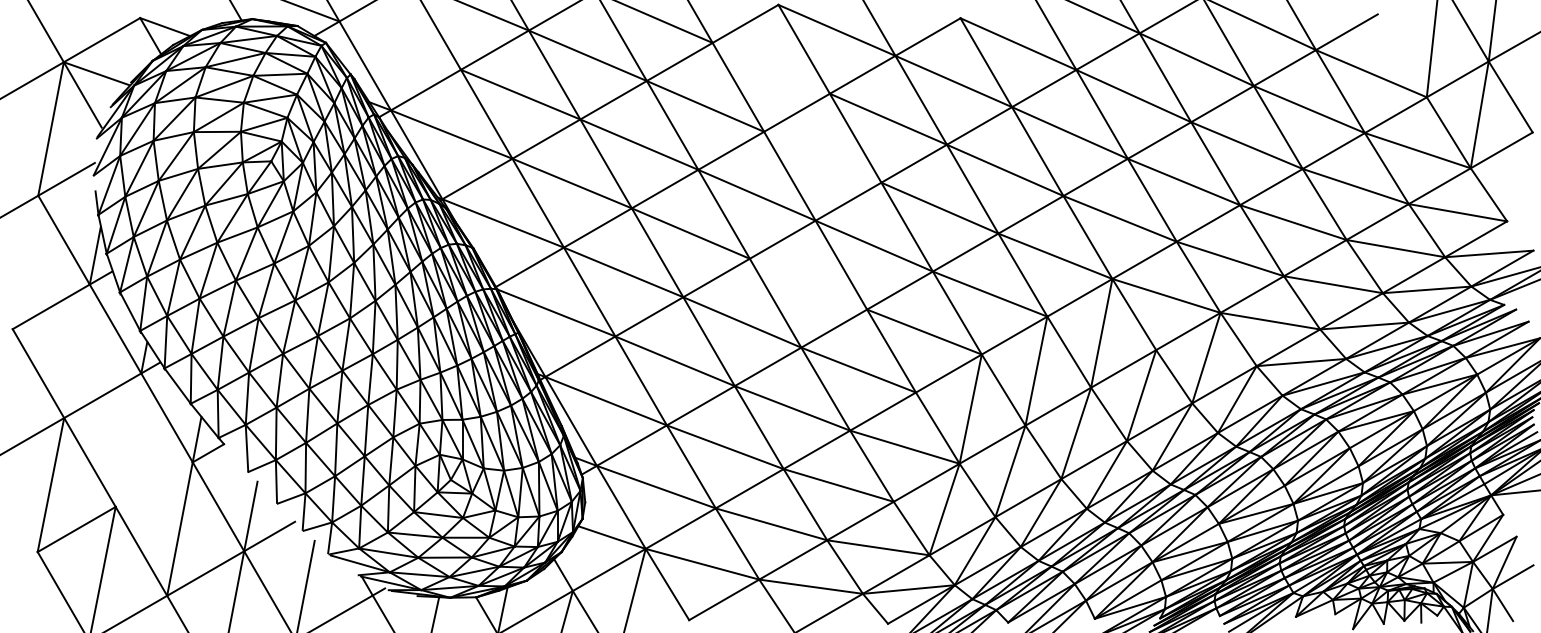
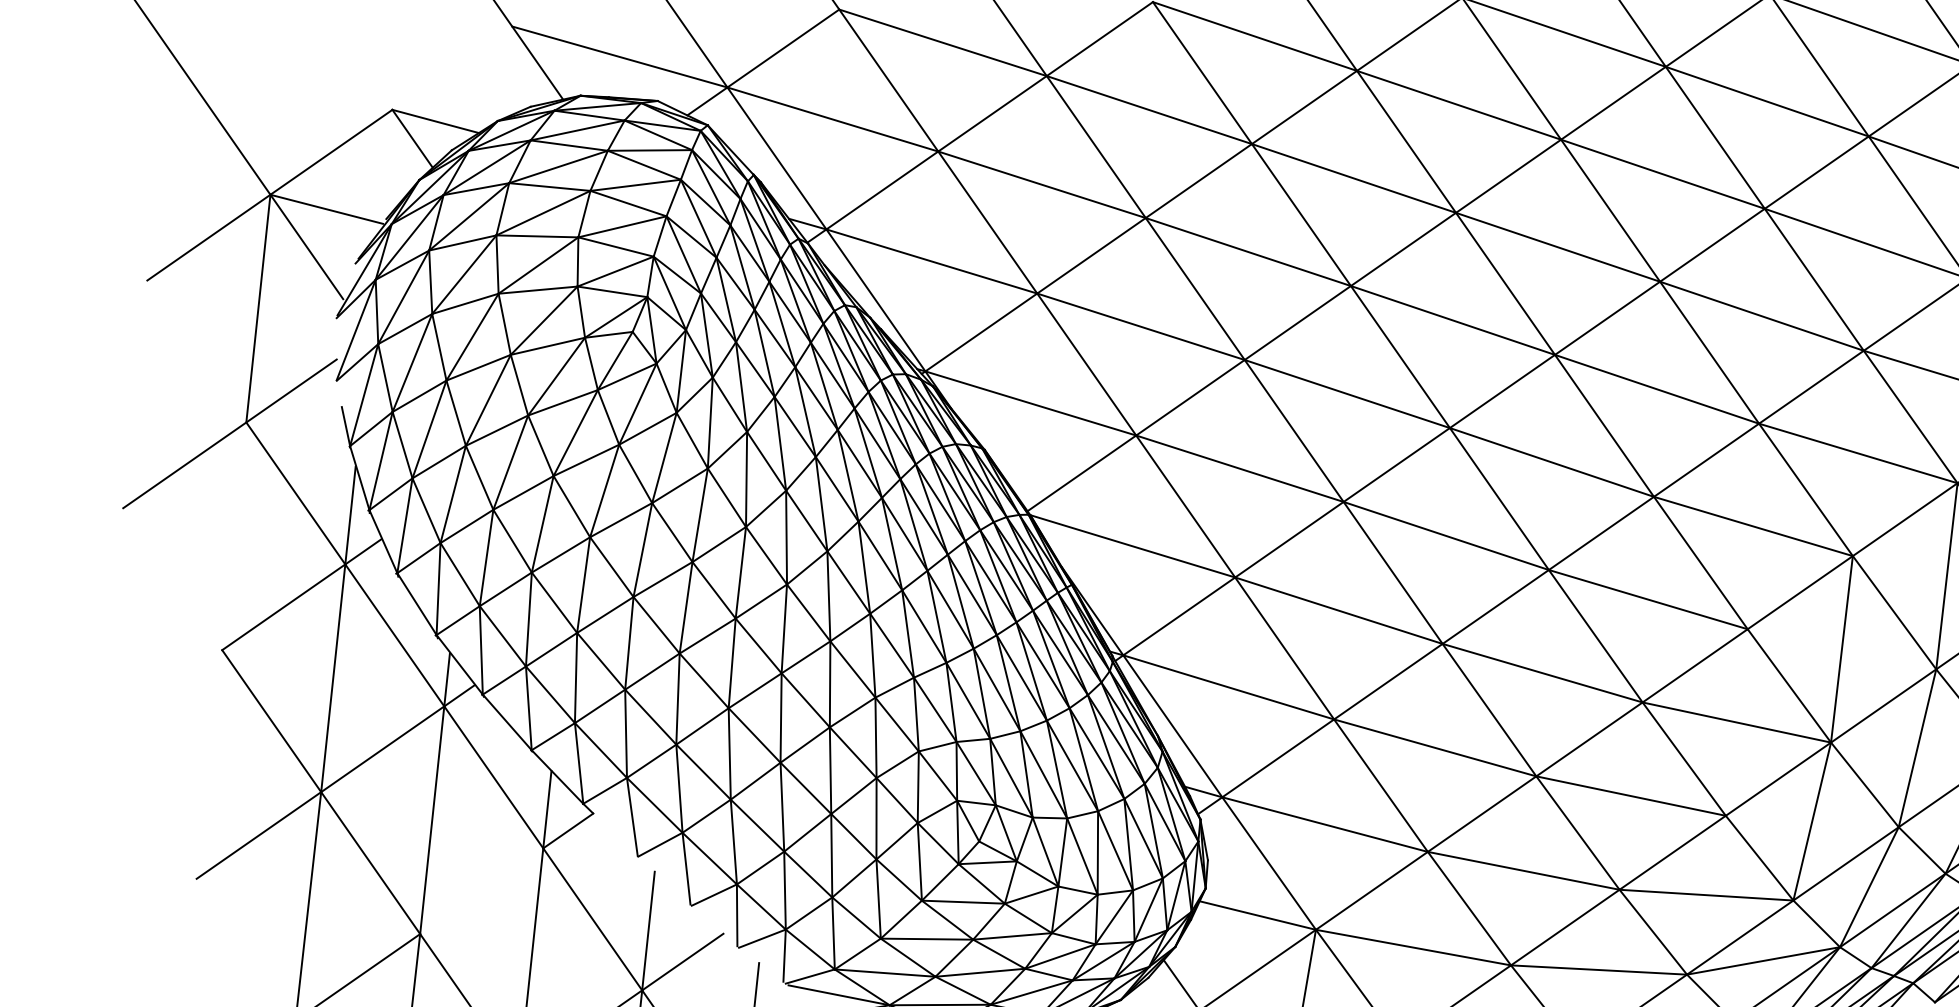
line: (399, 45) -> (831, 119), added
line: (770, 67) -> (1457, 103), added
line: (822, 156) -> (1557, 246), added
line: (808, 283) -> (1551, 461), added
line: (76, 351) -> (332, 678), added
line: (128, 439) -> (432, 819), added

